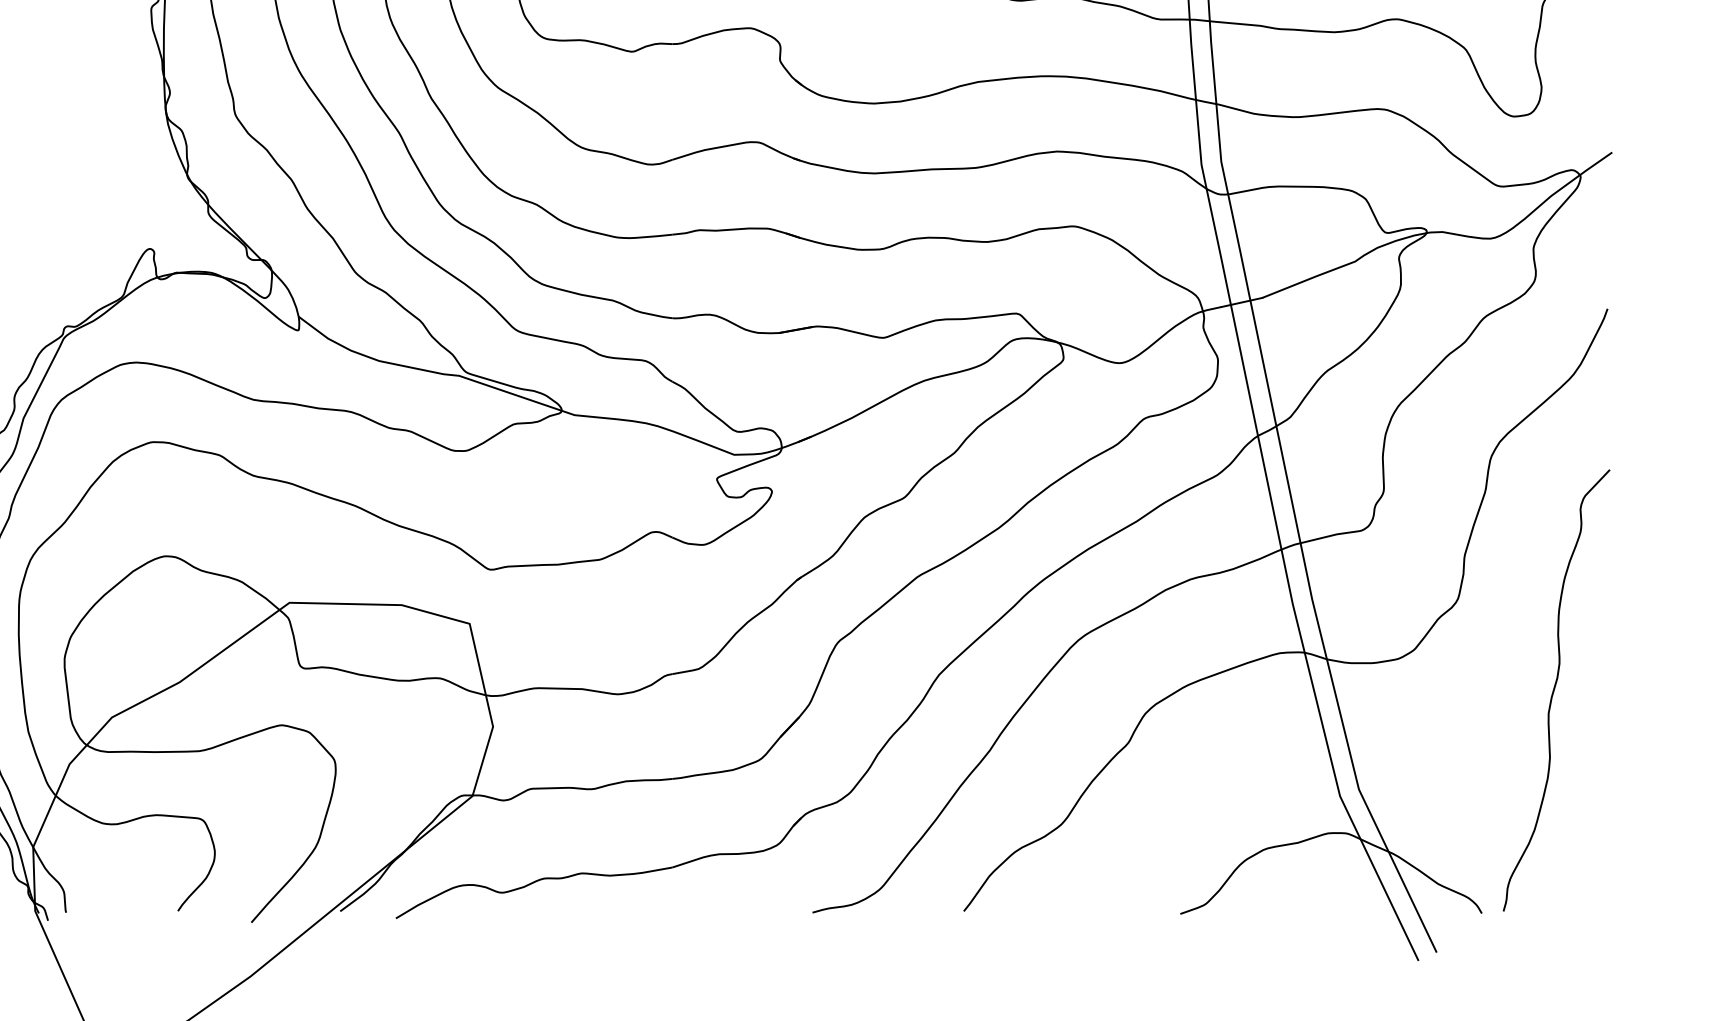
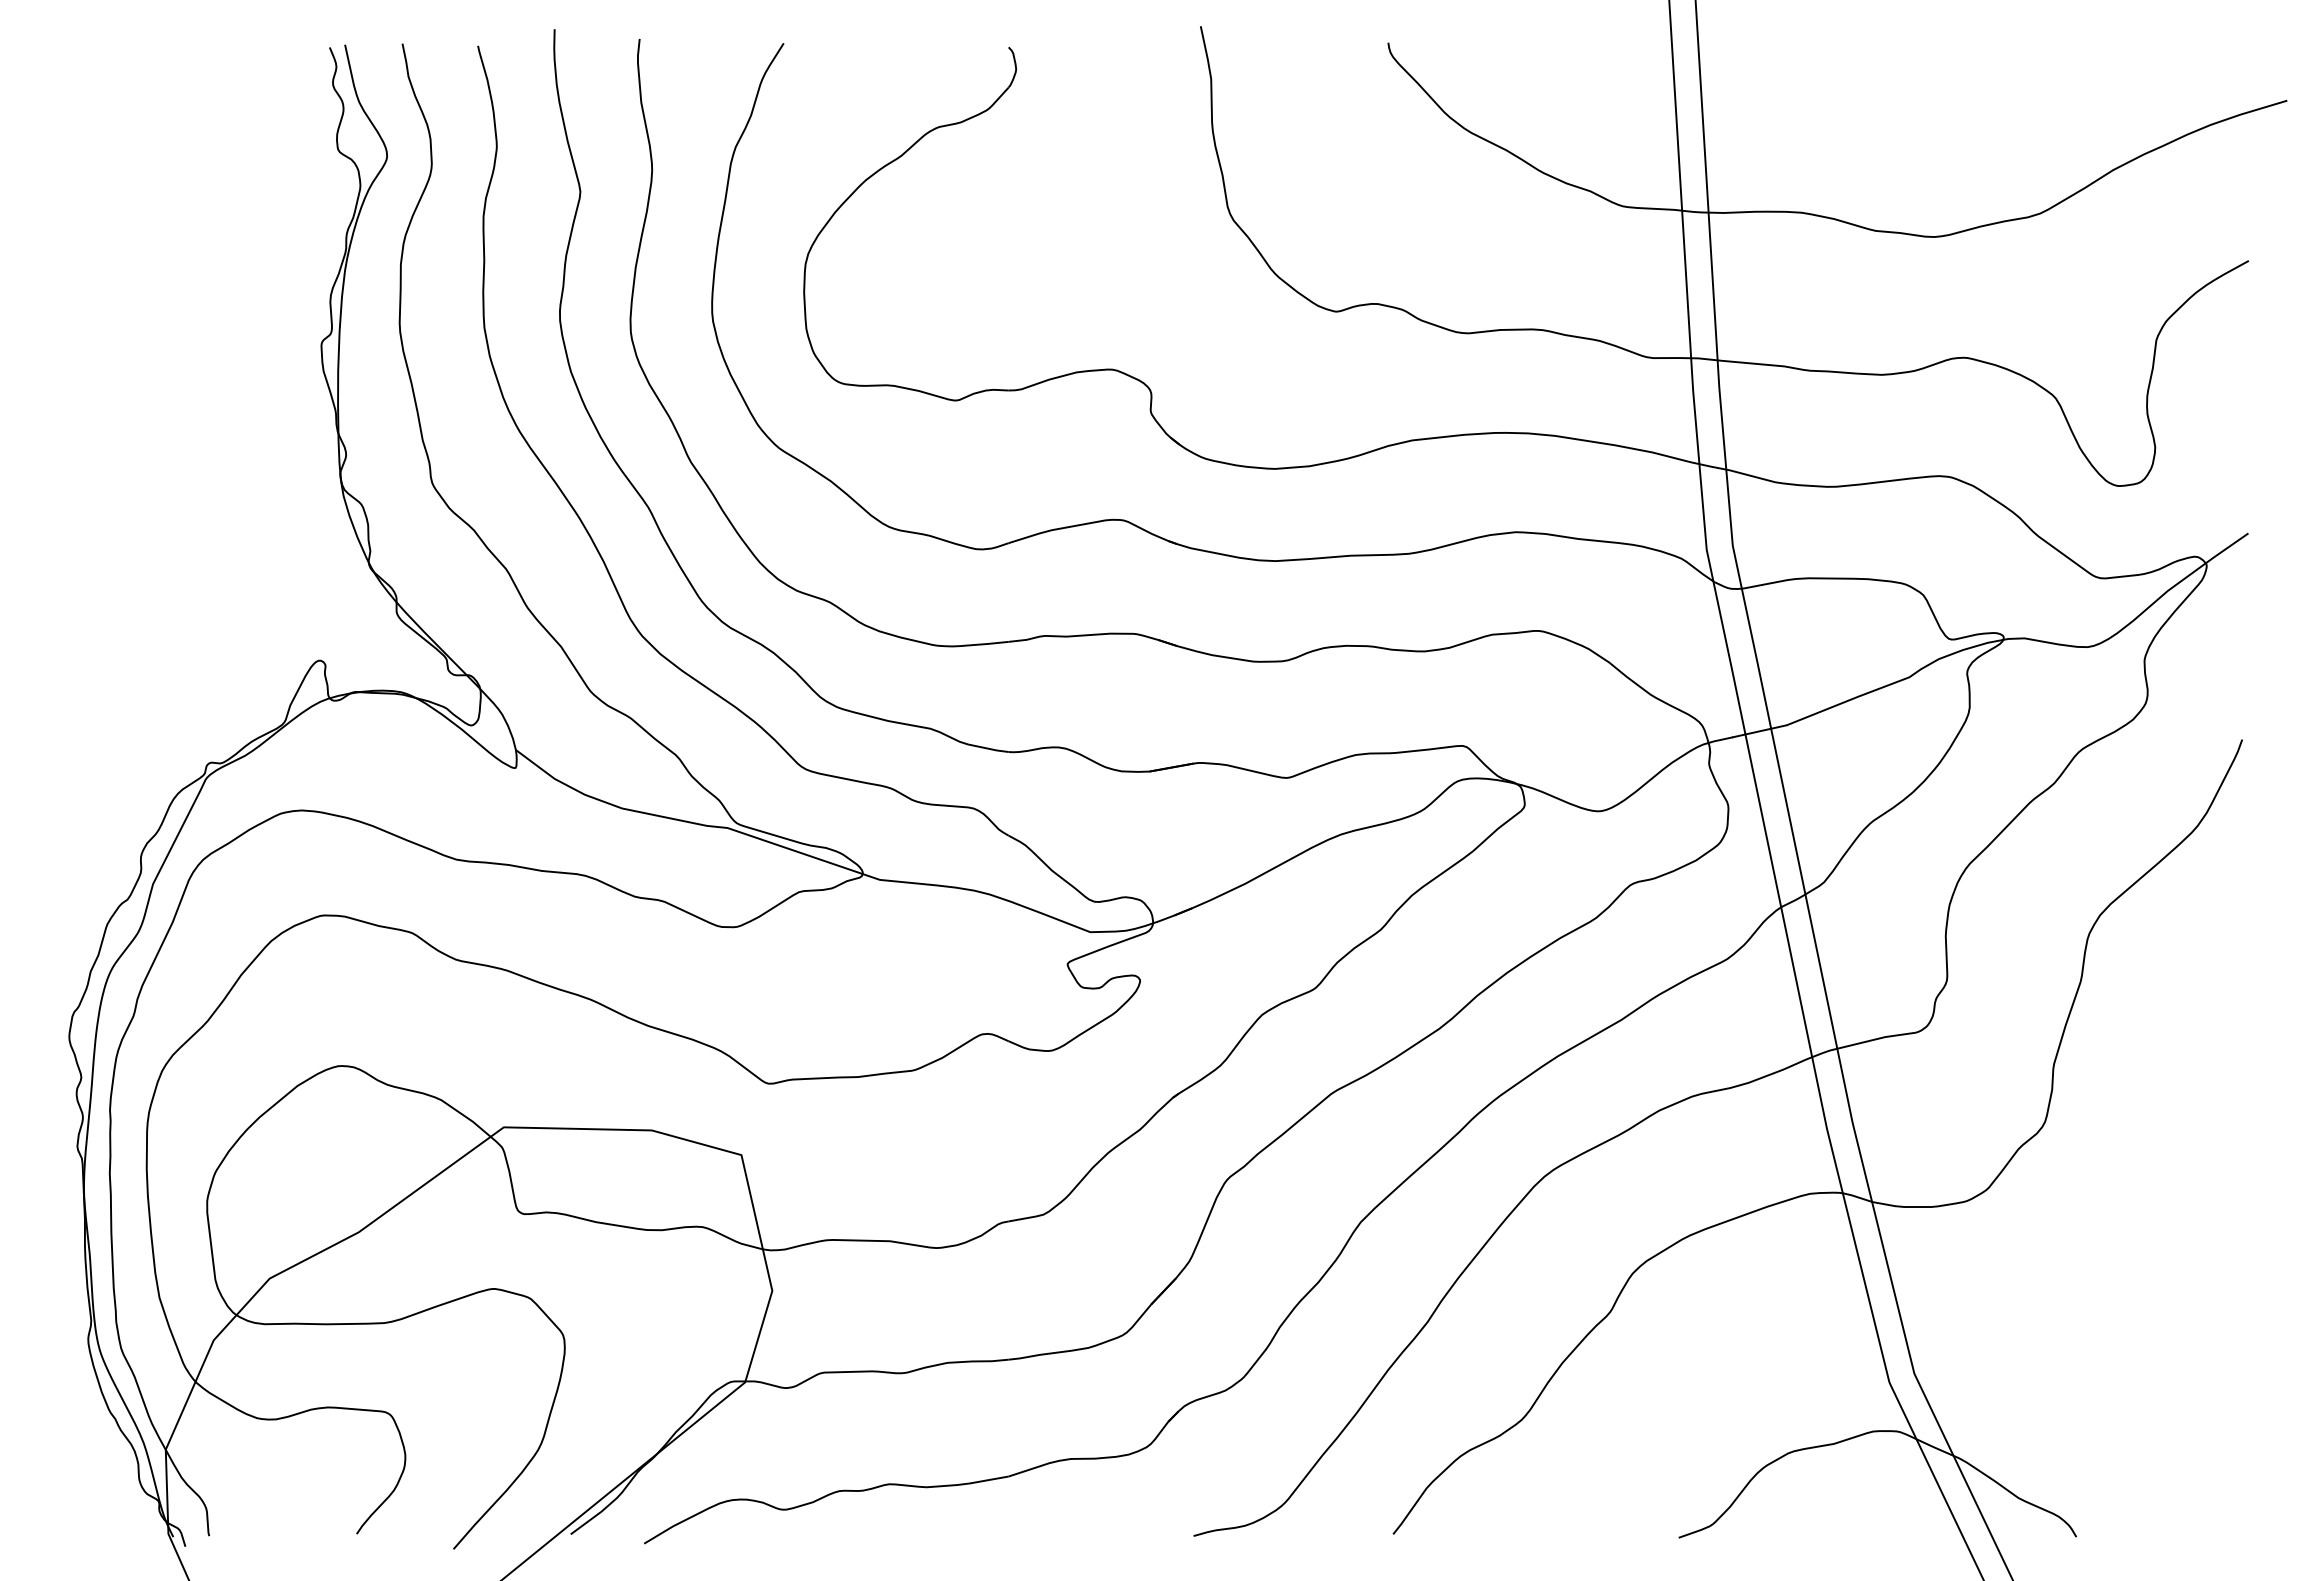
curve: (1554, 690) -> (2172, 1242), removed

